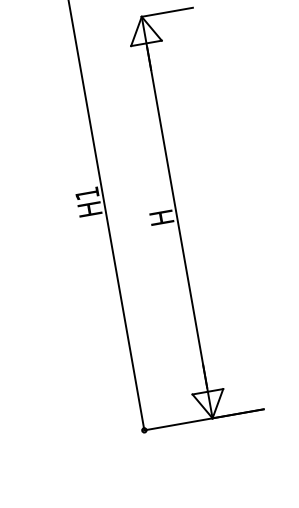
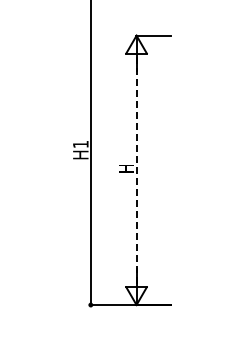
line: (176, 216) -> (136, 169), solid -> dashed

